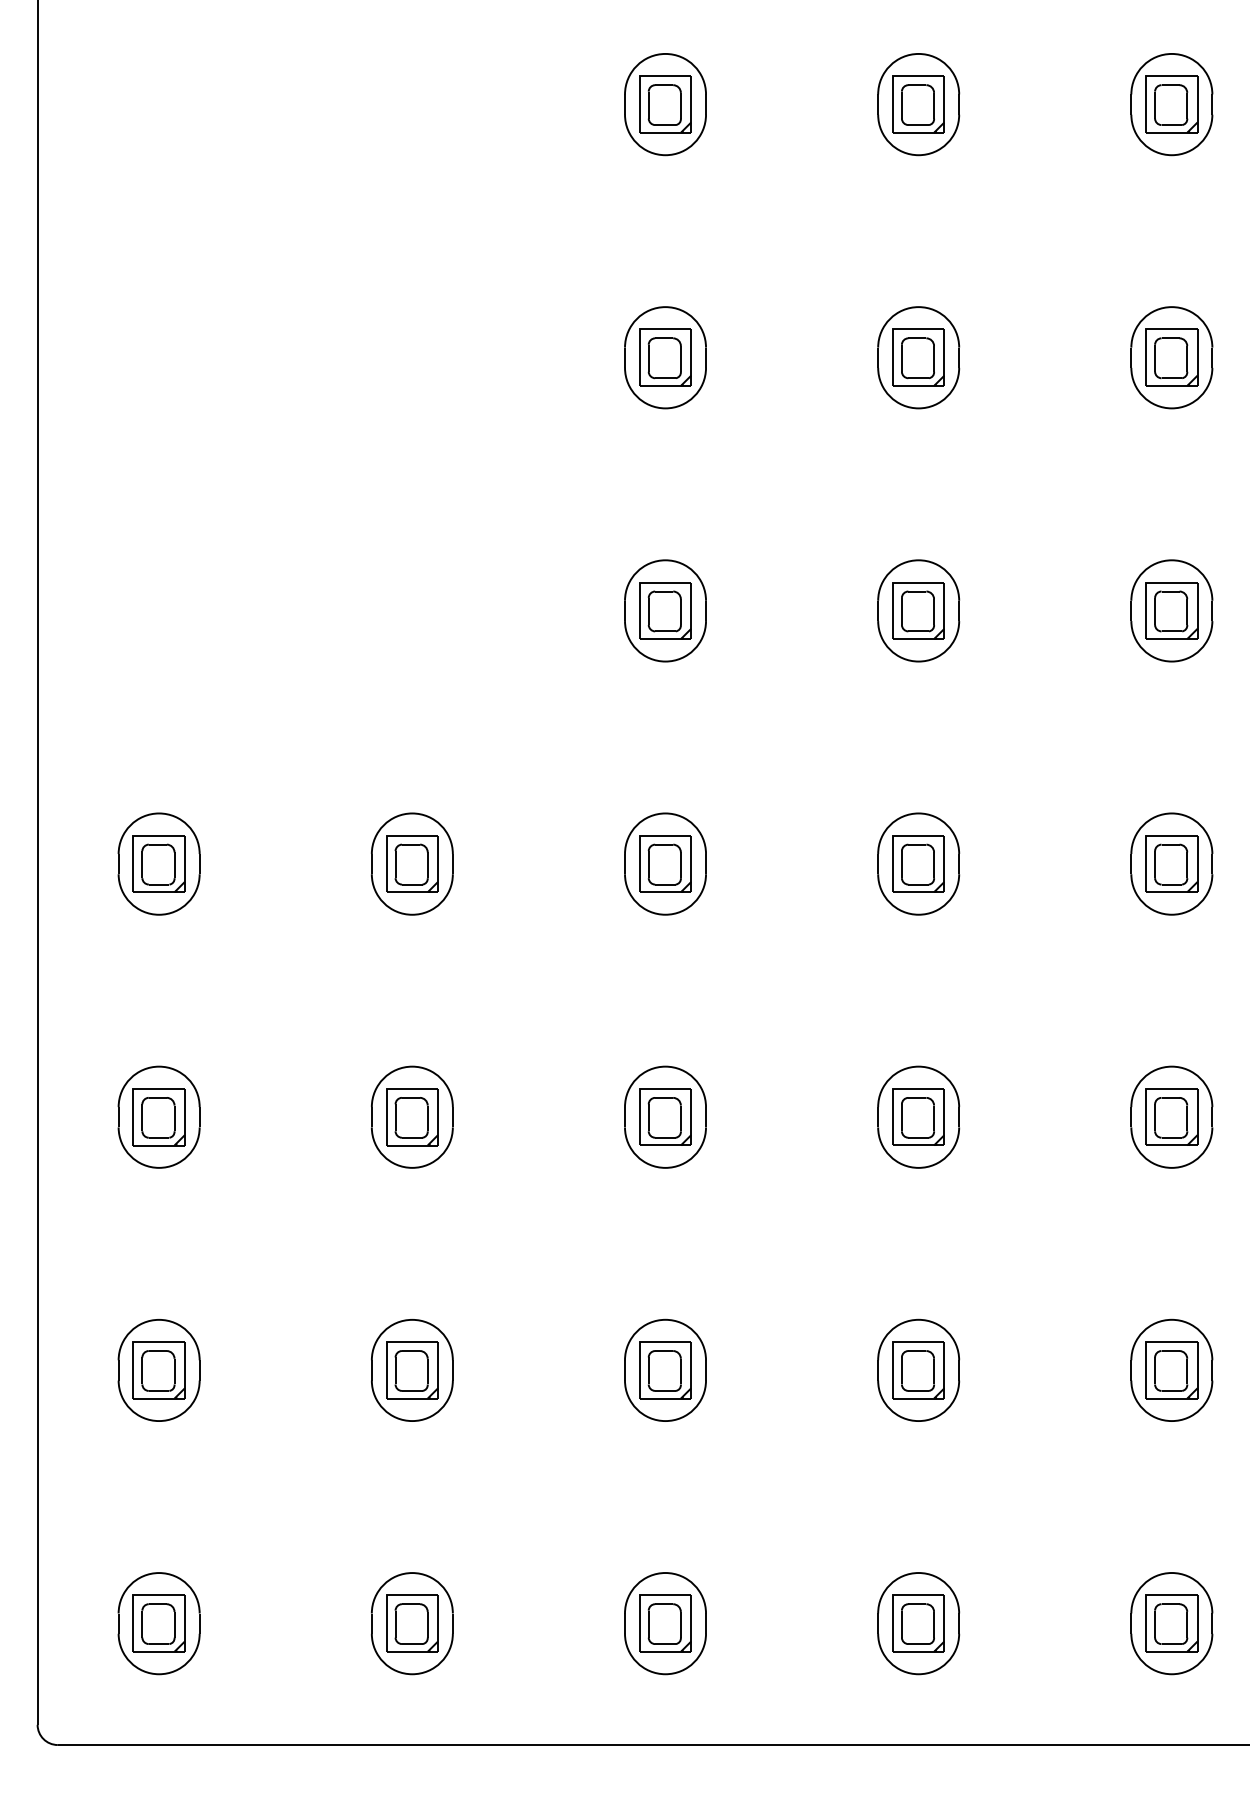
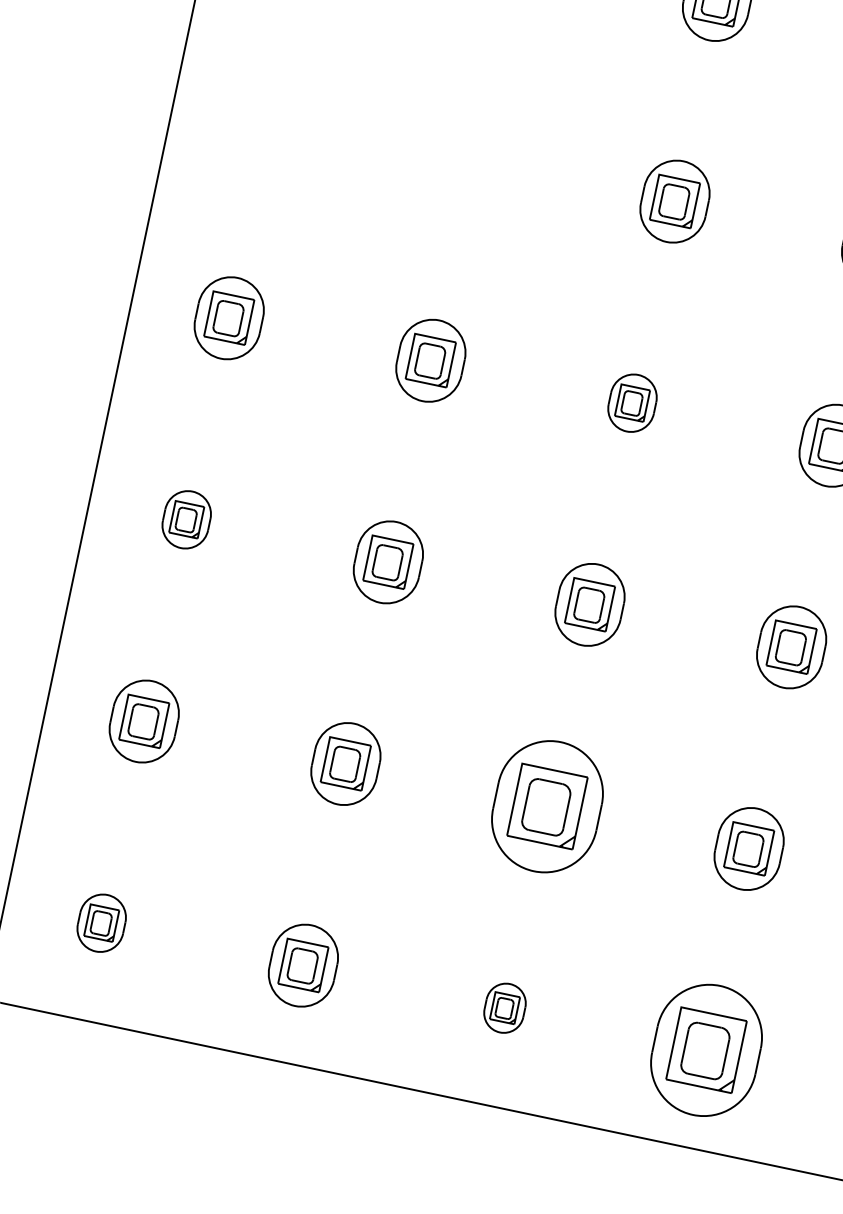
part: (665, 863) -> (632, 402), size x0.7
part: (158, 1116) -> (186, 519), size x0.7
part: (665, 1369) -> (547, 805), size x1.6
part: (158, 1623) -> (101, 922), size x0.7
part: (665, 1623) -> (505, 1008), size x0.6
part: (918, 1623) -> (706, 1050), size x1.6

